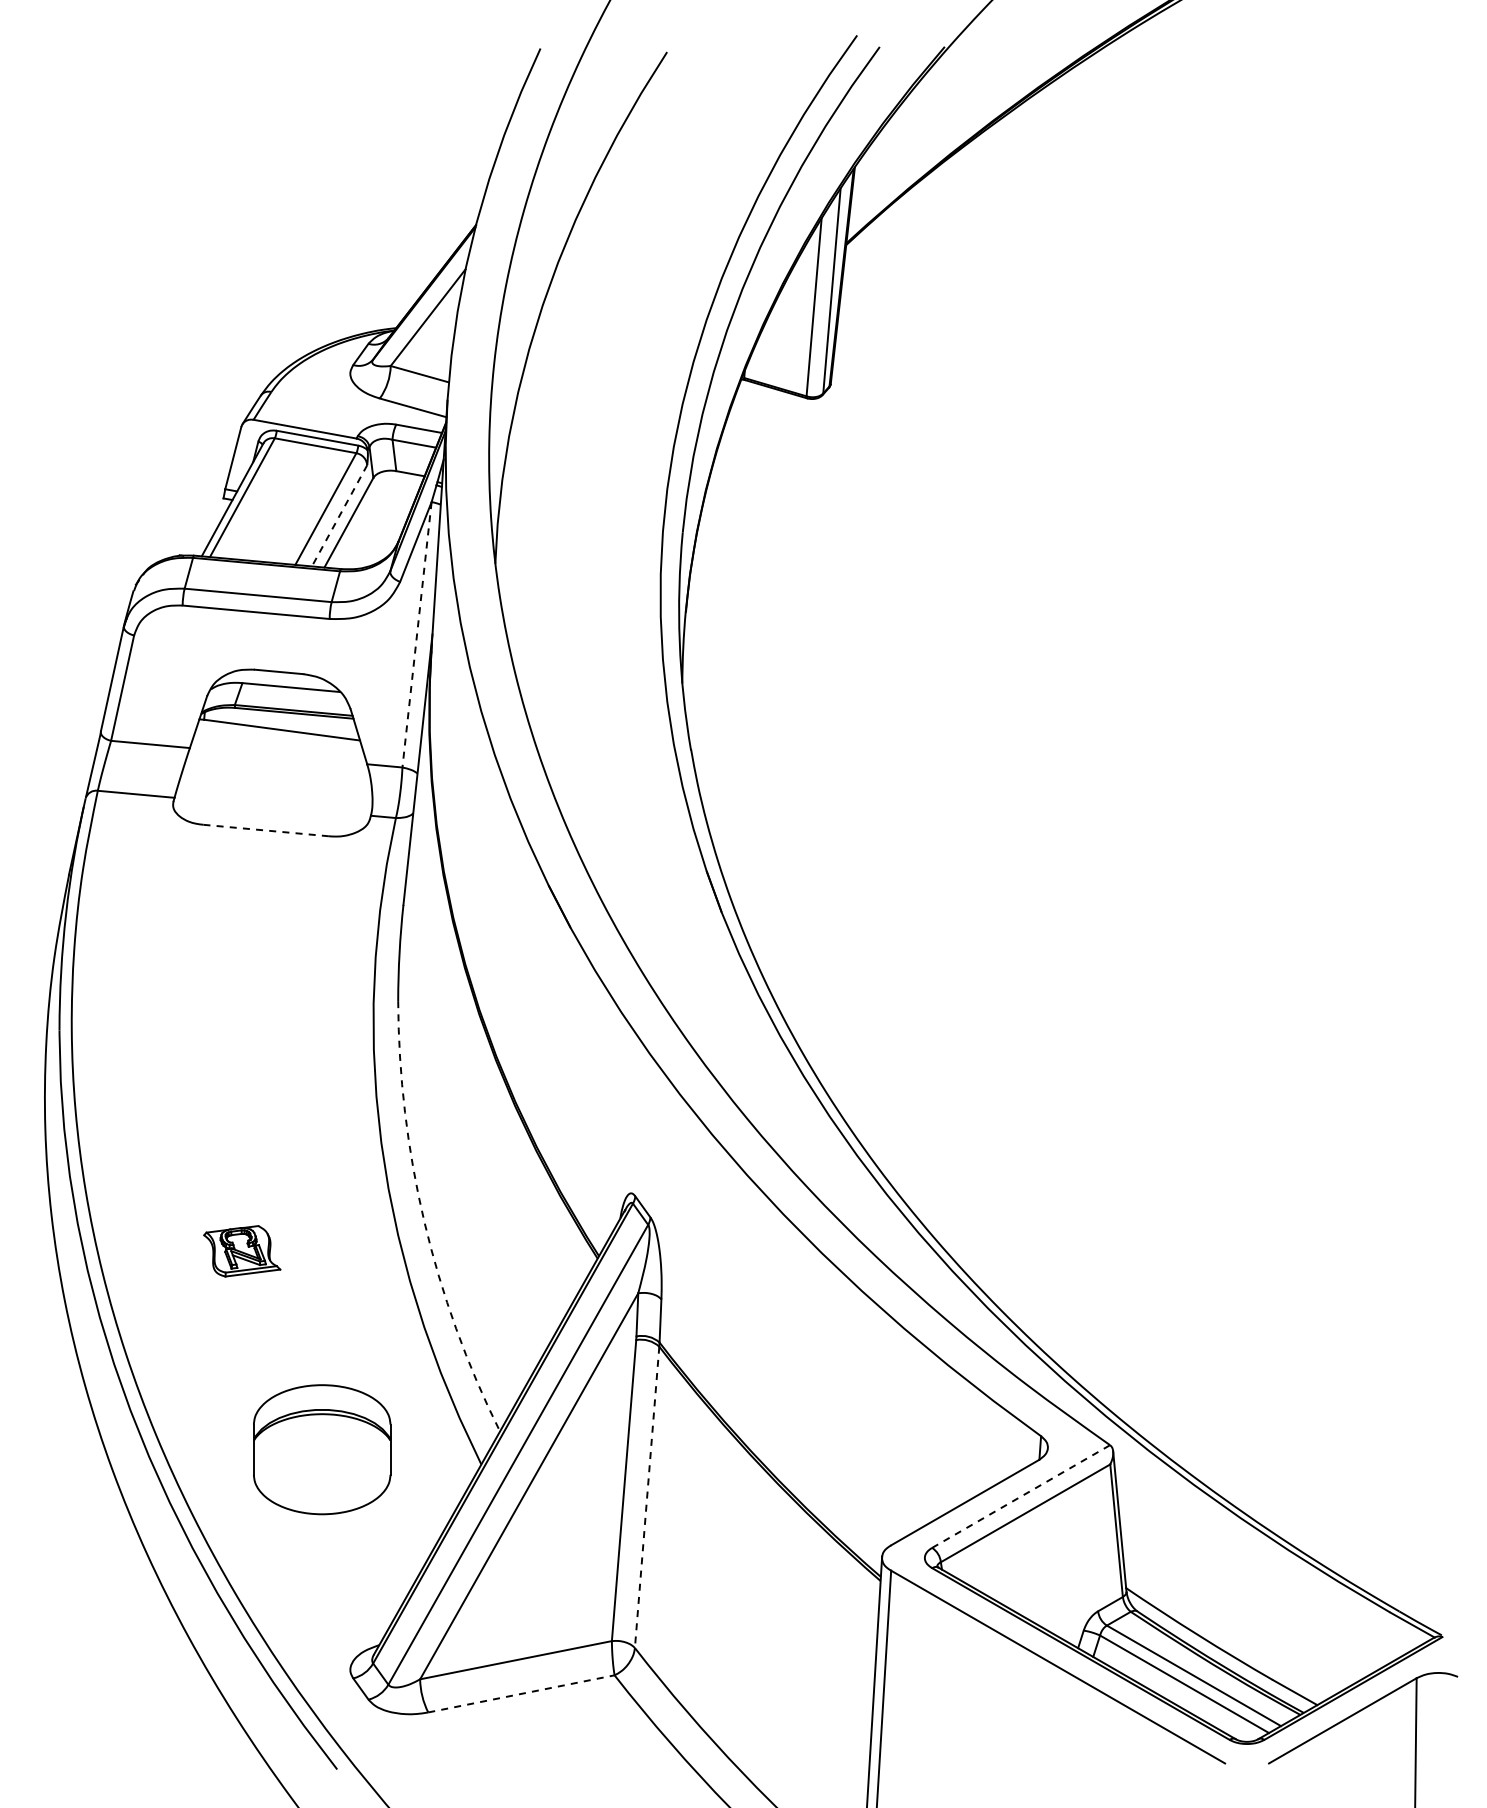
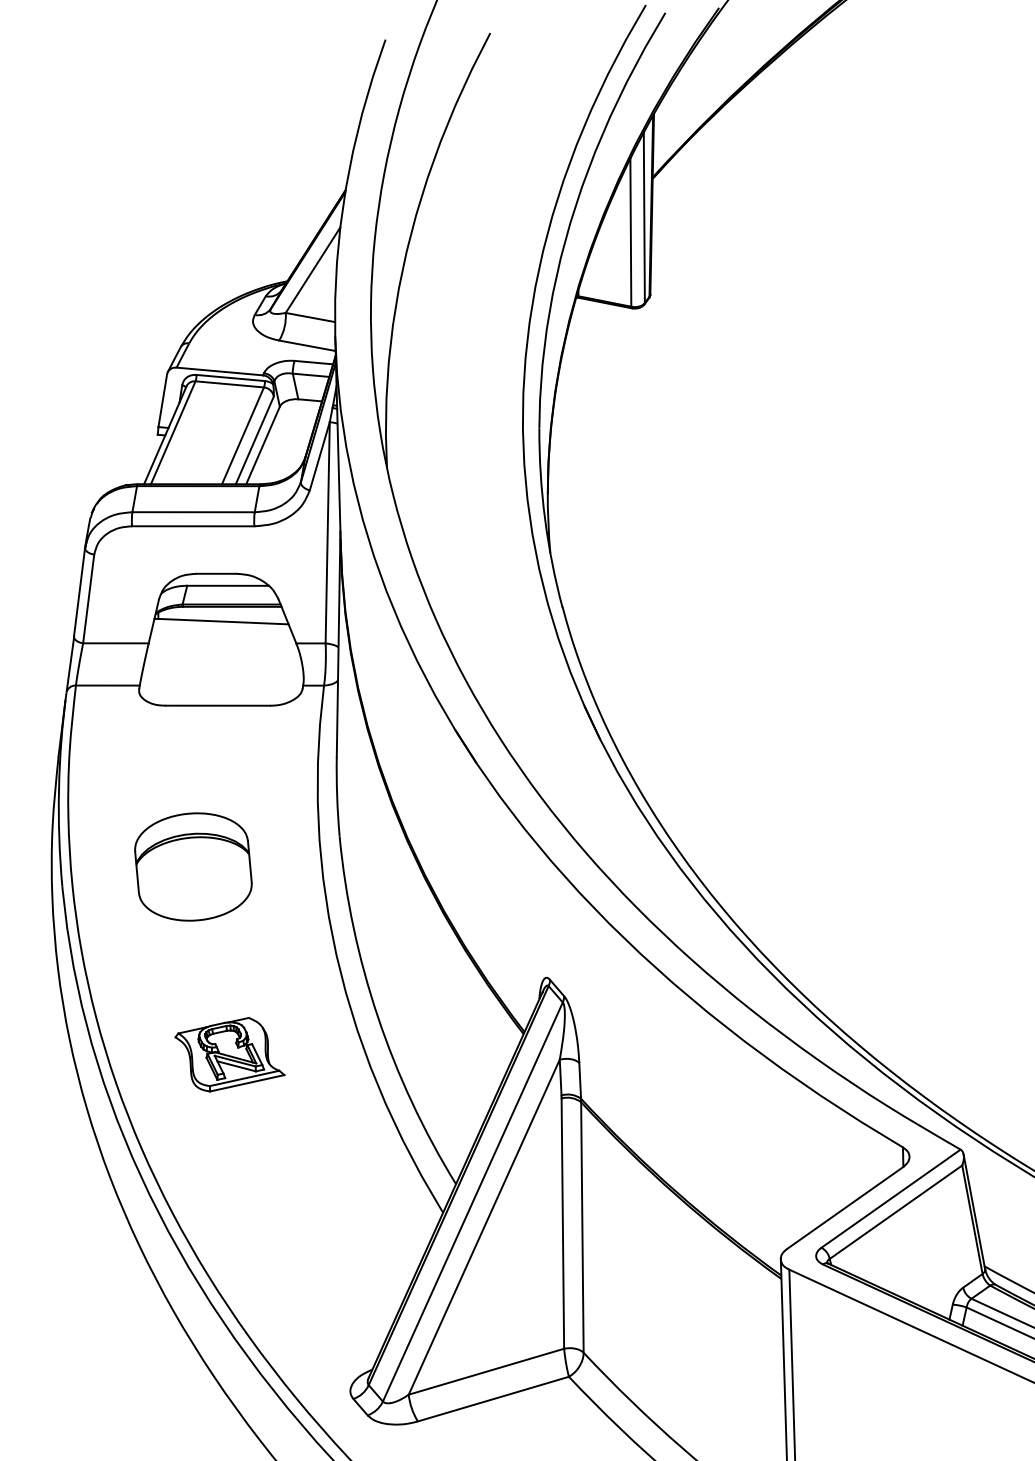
line: (339, 515) -> (254, 440), dashed -> solid
line: (416, 635) -> (327, 533), dashed -> solid
line: (266, 830) -> (218, 705), dashed -> solid
arc: (424, 1222) -> (378, 1017), dashed -> solid
part: (241, 1251) -> (229, 1055), size x1.67
part: (322, 1449) -> (193, 866), moved
line: (1021, 1496) -> (891, 1198), dashed -> solid
line: (647, 1497) -> (582, 1227), dashed -> solid
line: (521, 1693) -> (493, 1398), dashed -> solid

